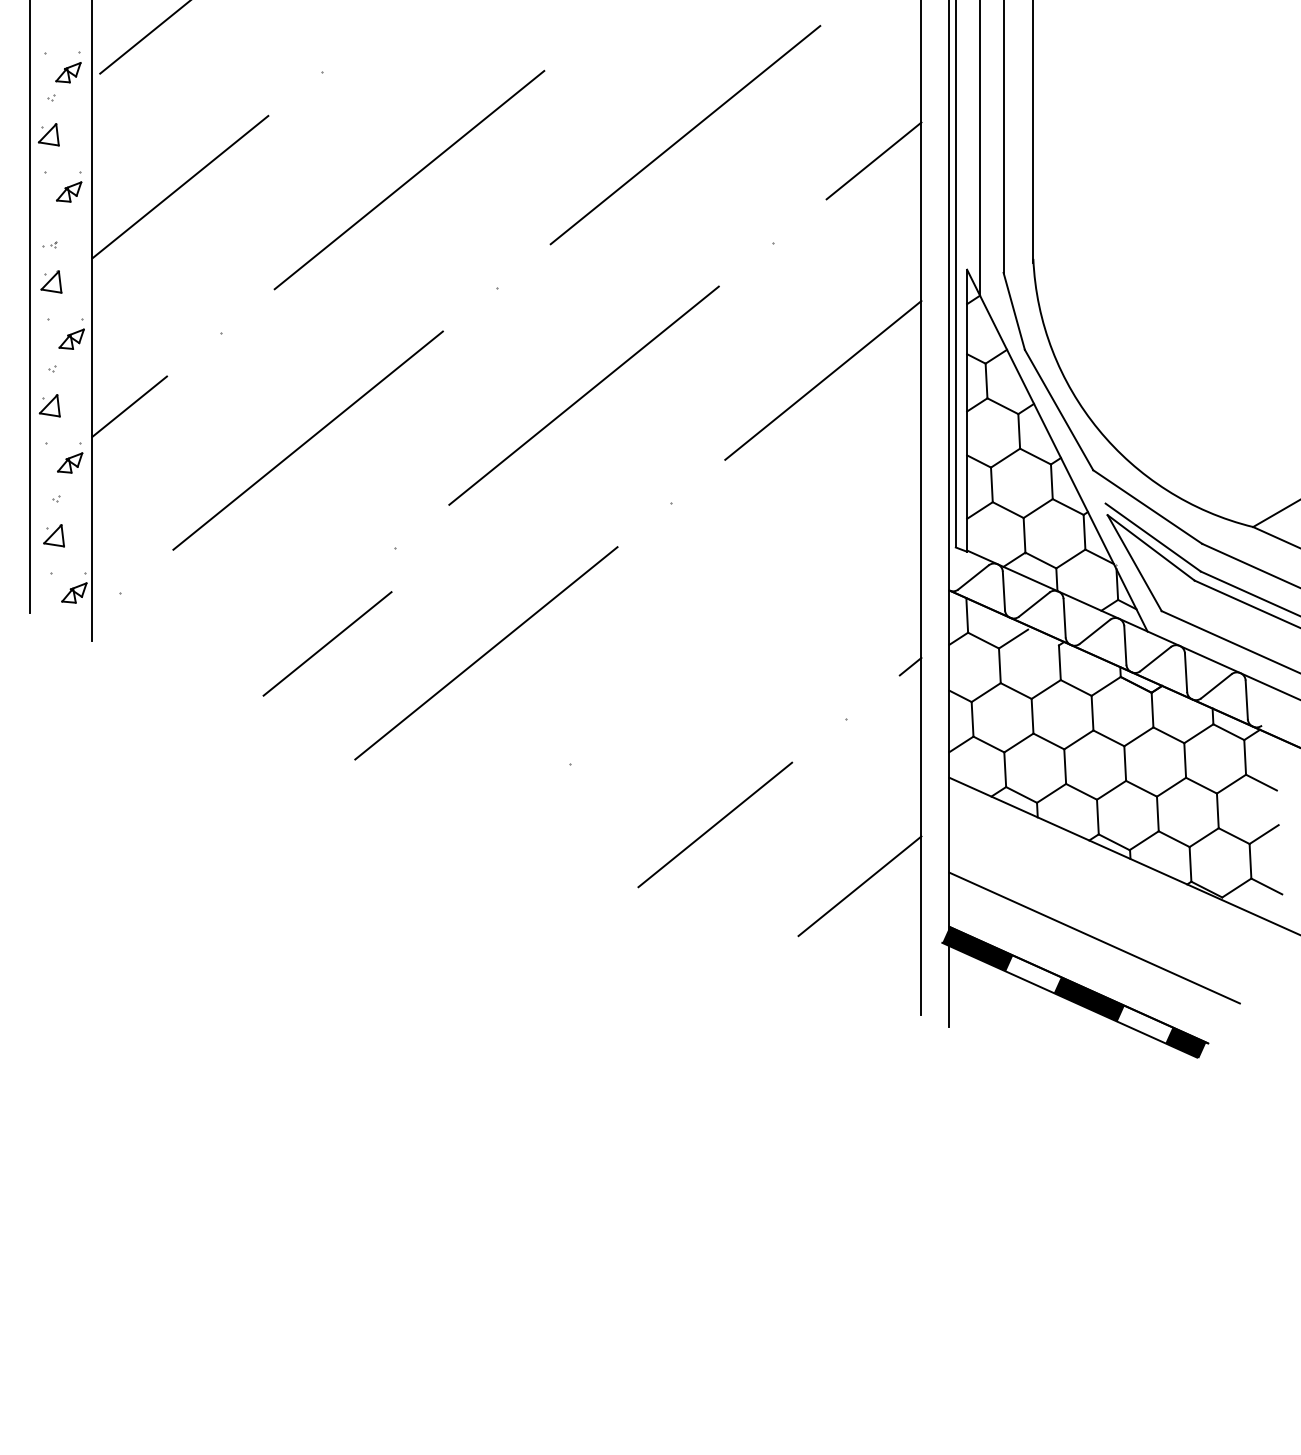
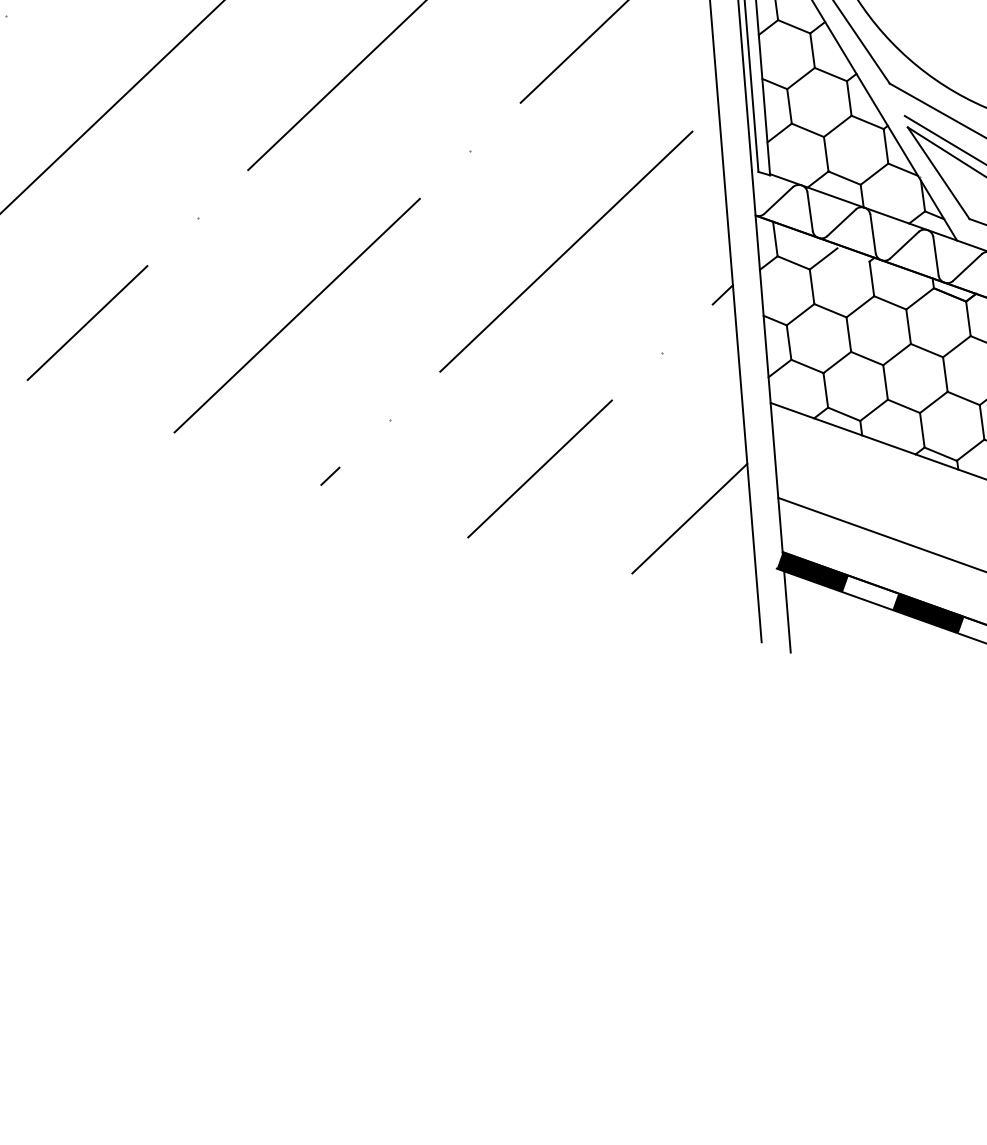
line: (758, 611) -> (566, 251), added
line: (327, 643) -> (87, 322), moved
line: (506, 815) -> (330, 476), added

